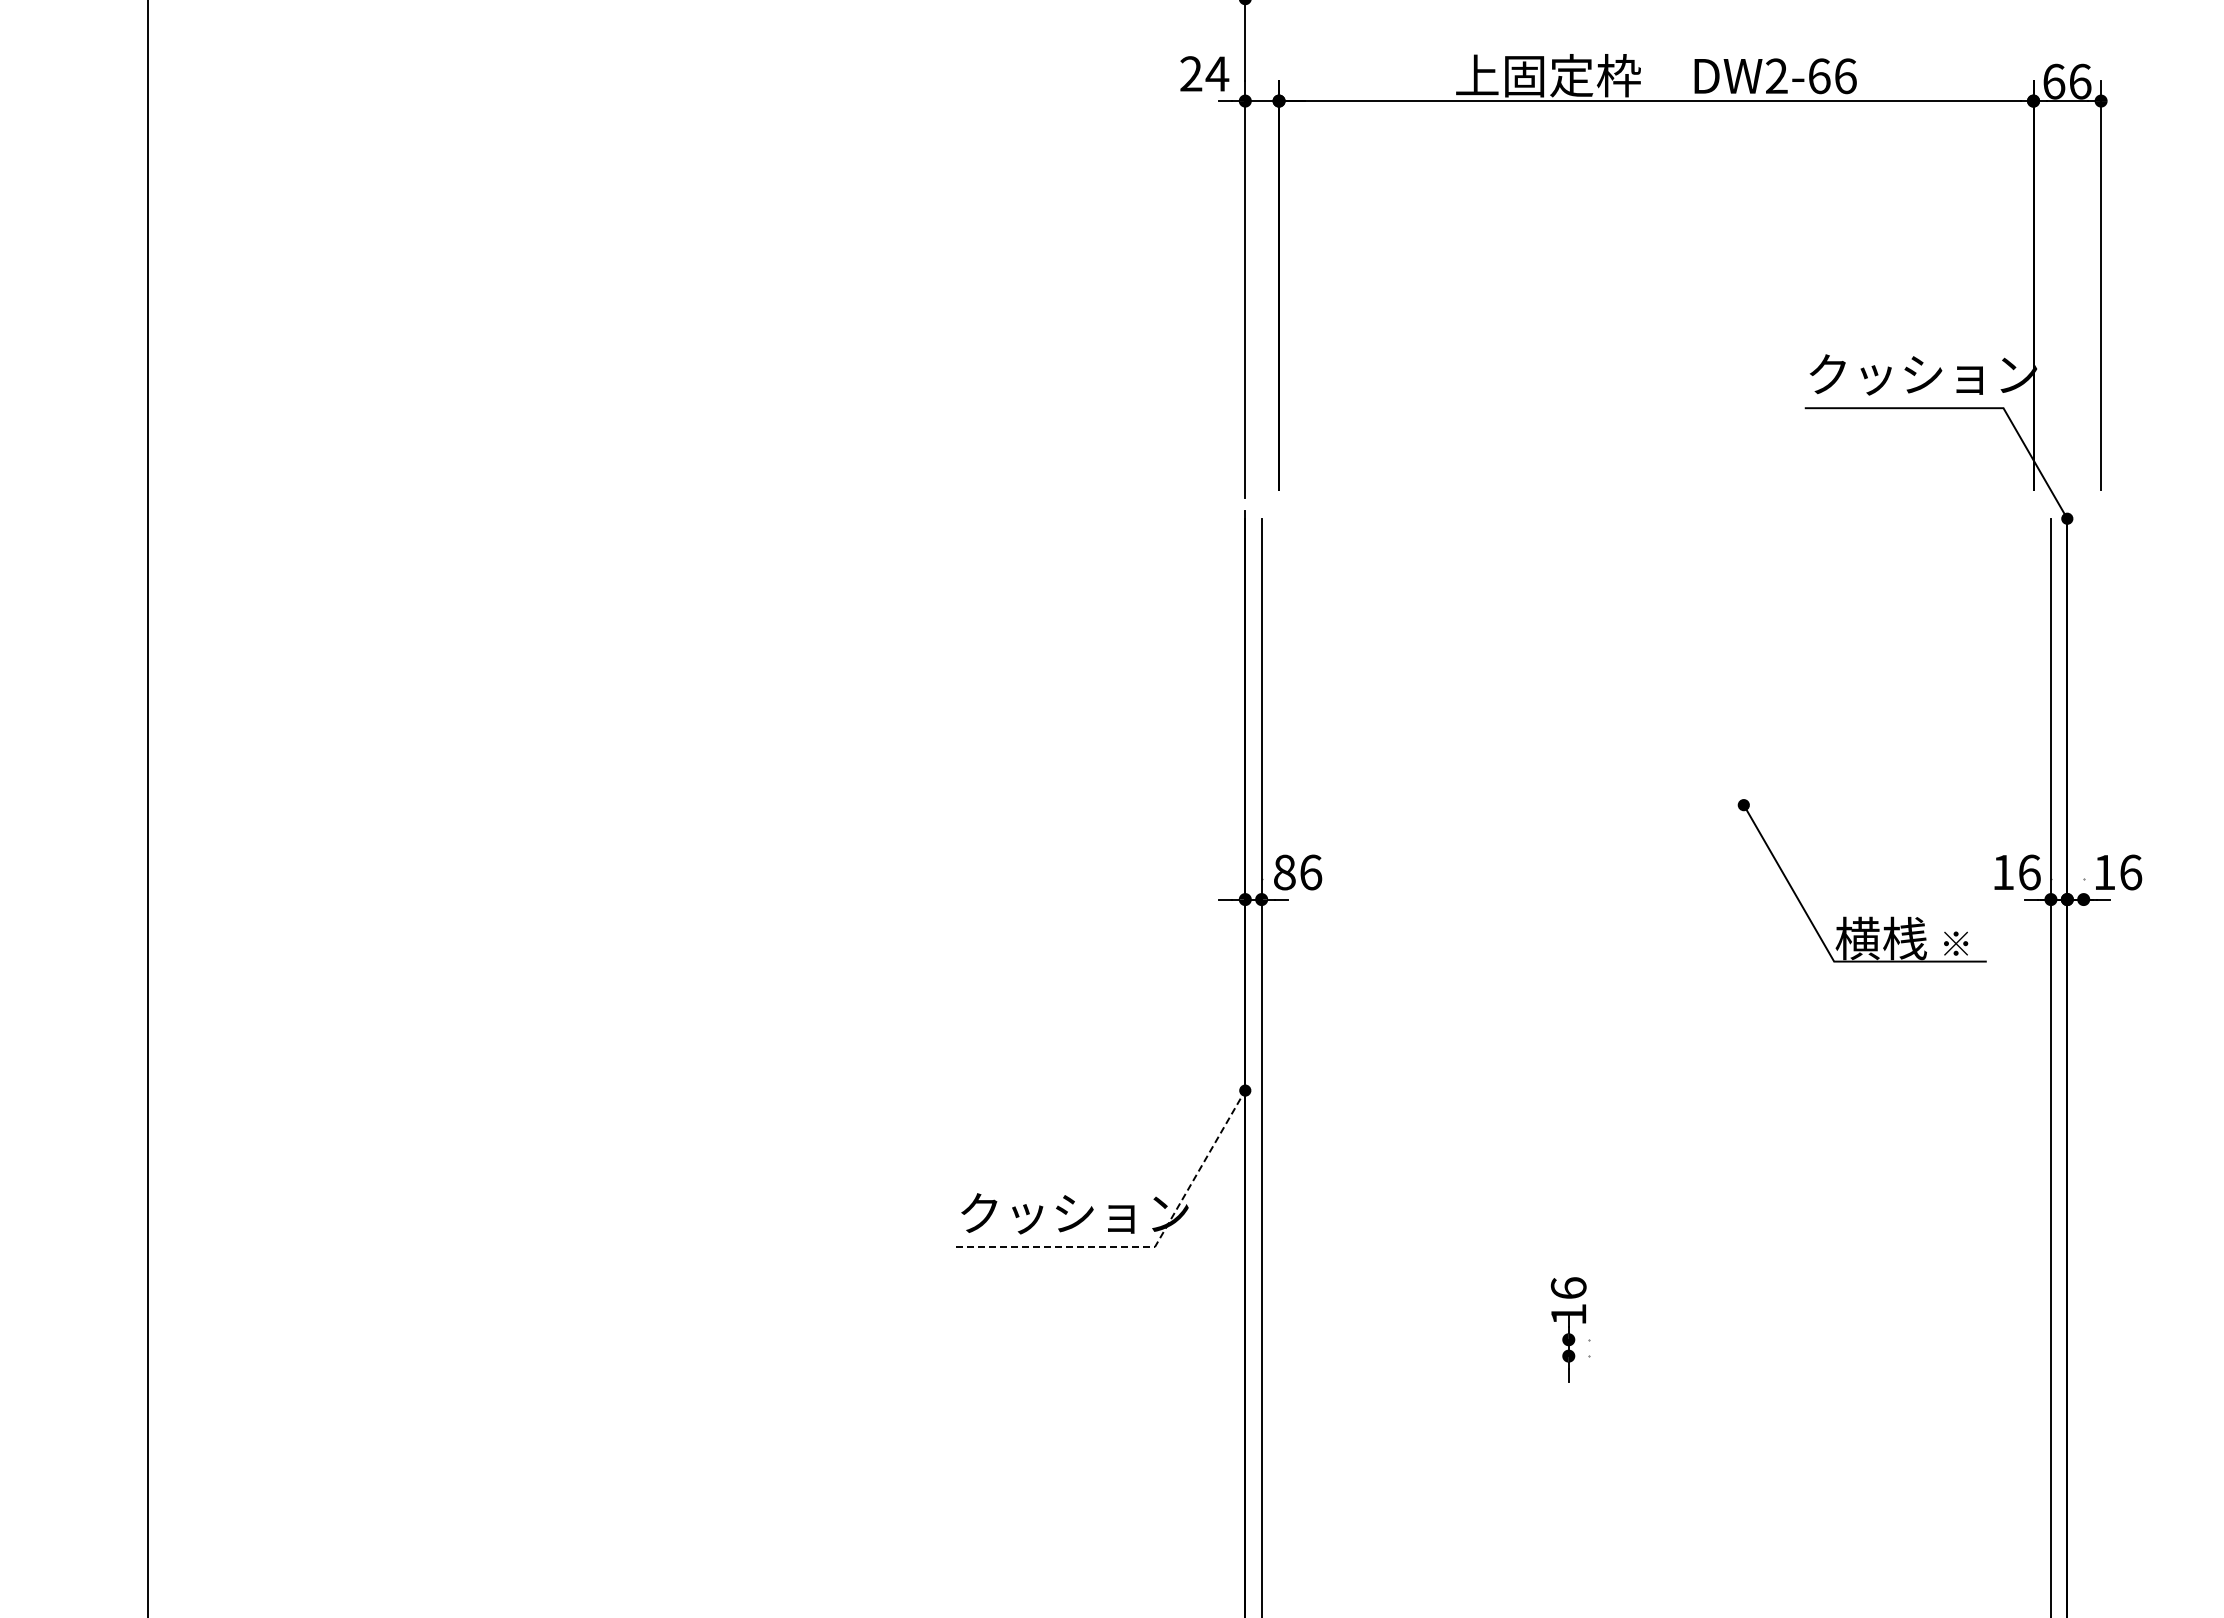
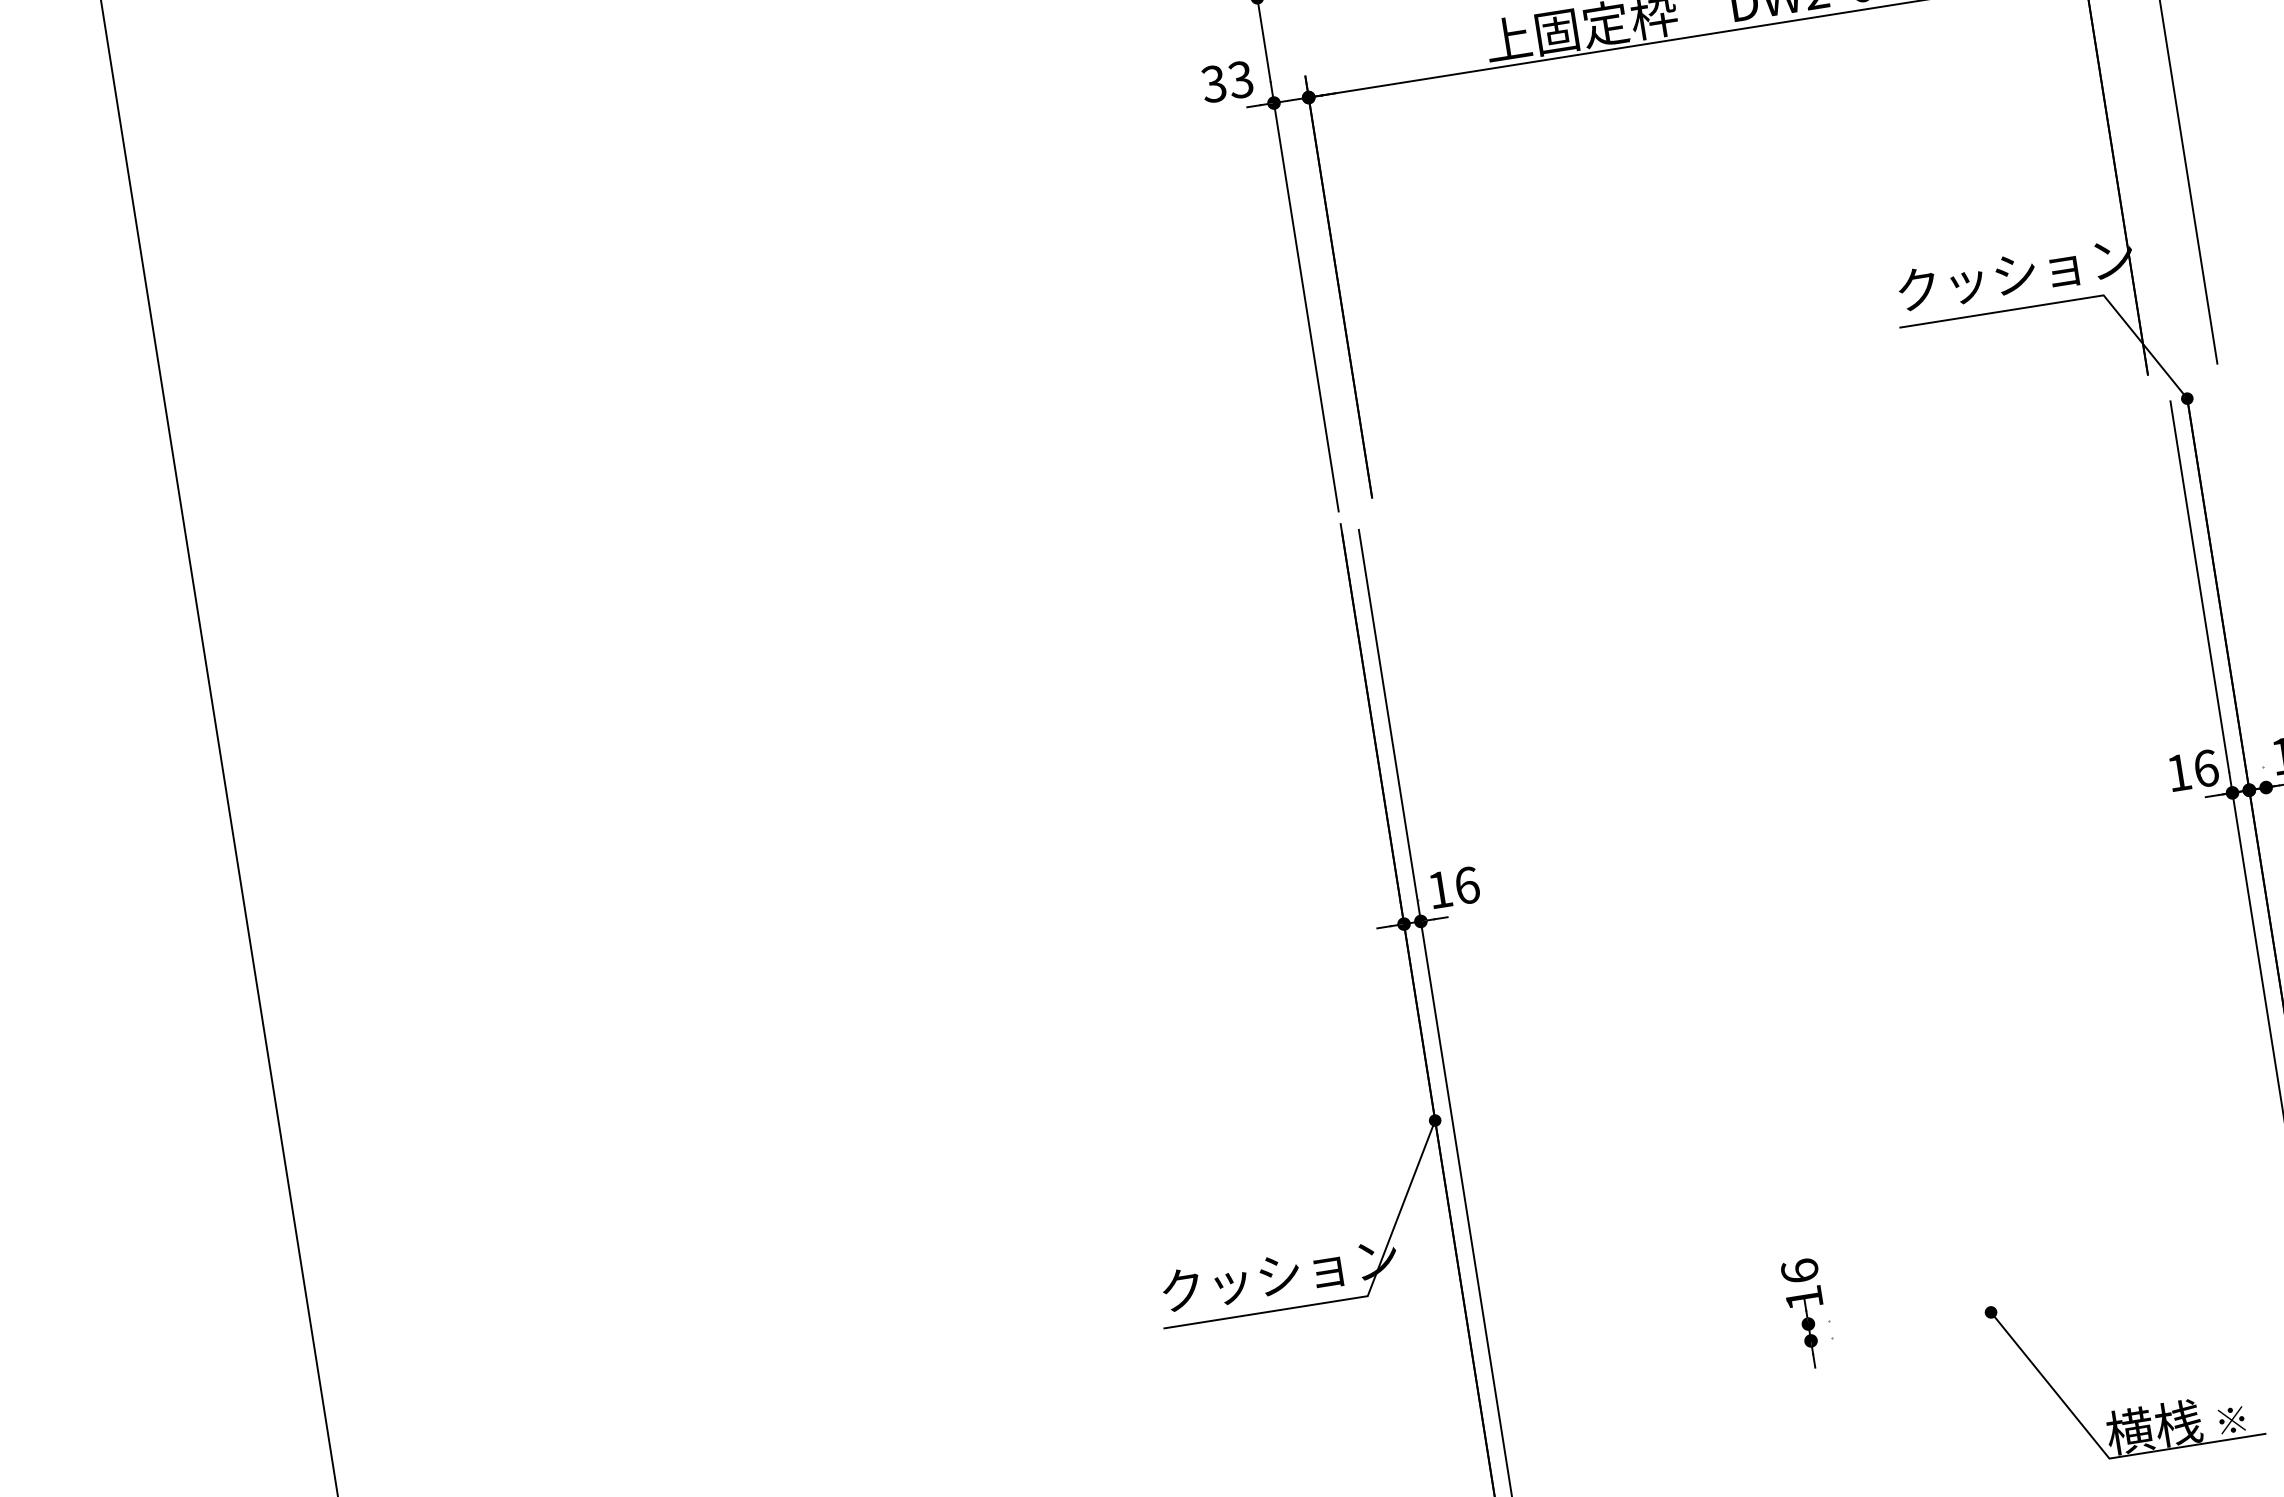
text: (1204, 73) -> (1227, 81), 24 -> 33
text: (1284, 872) -> (1439, 889), 86 -> 16
part: (1861, 916) -> (2130, 1407), moved
line: (1146, 1247) -> (1359, 1297), dashed -> solid

